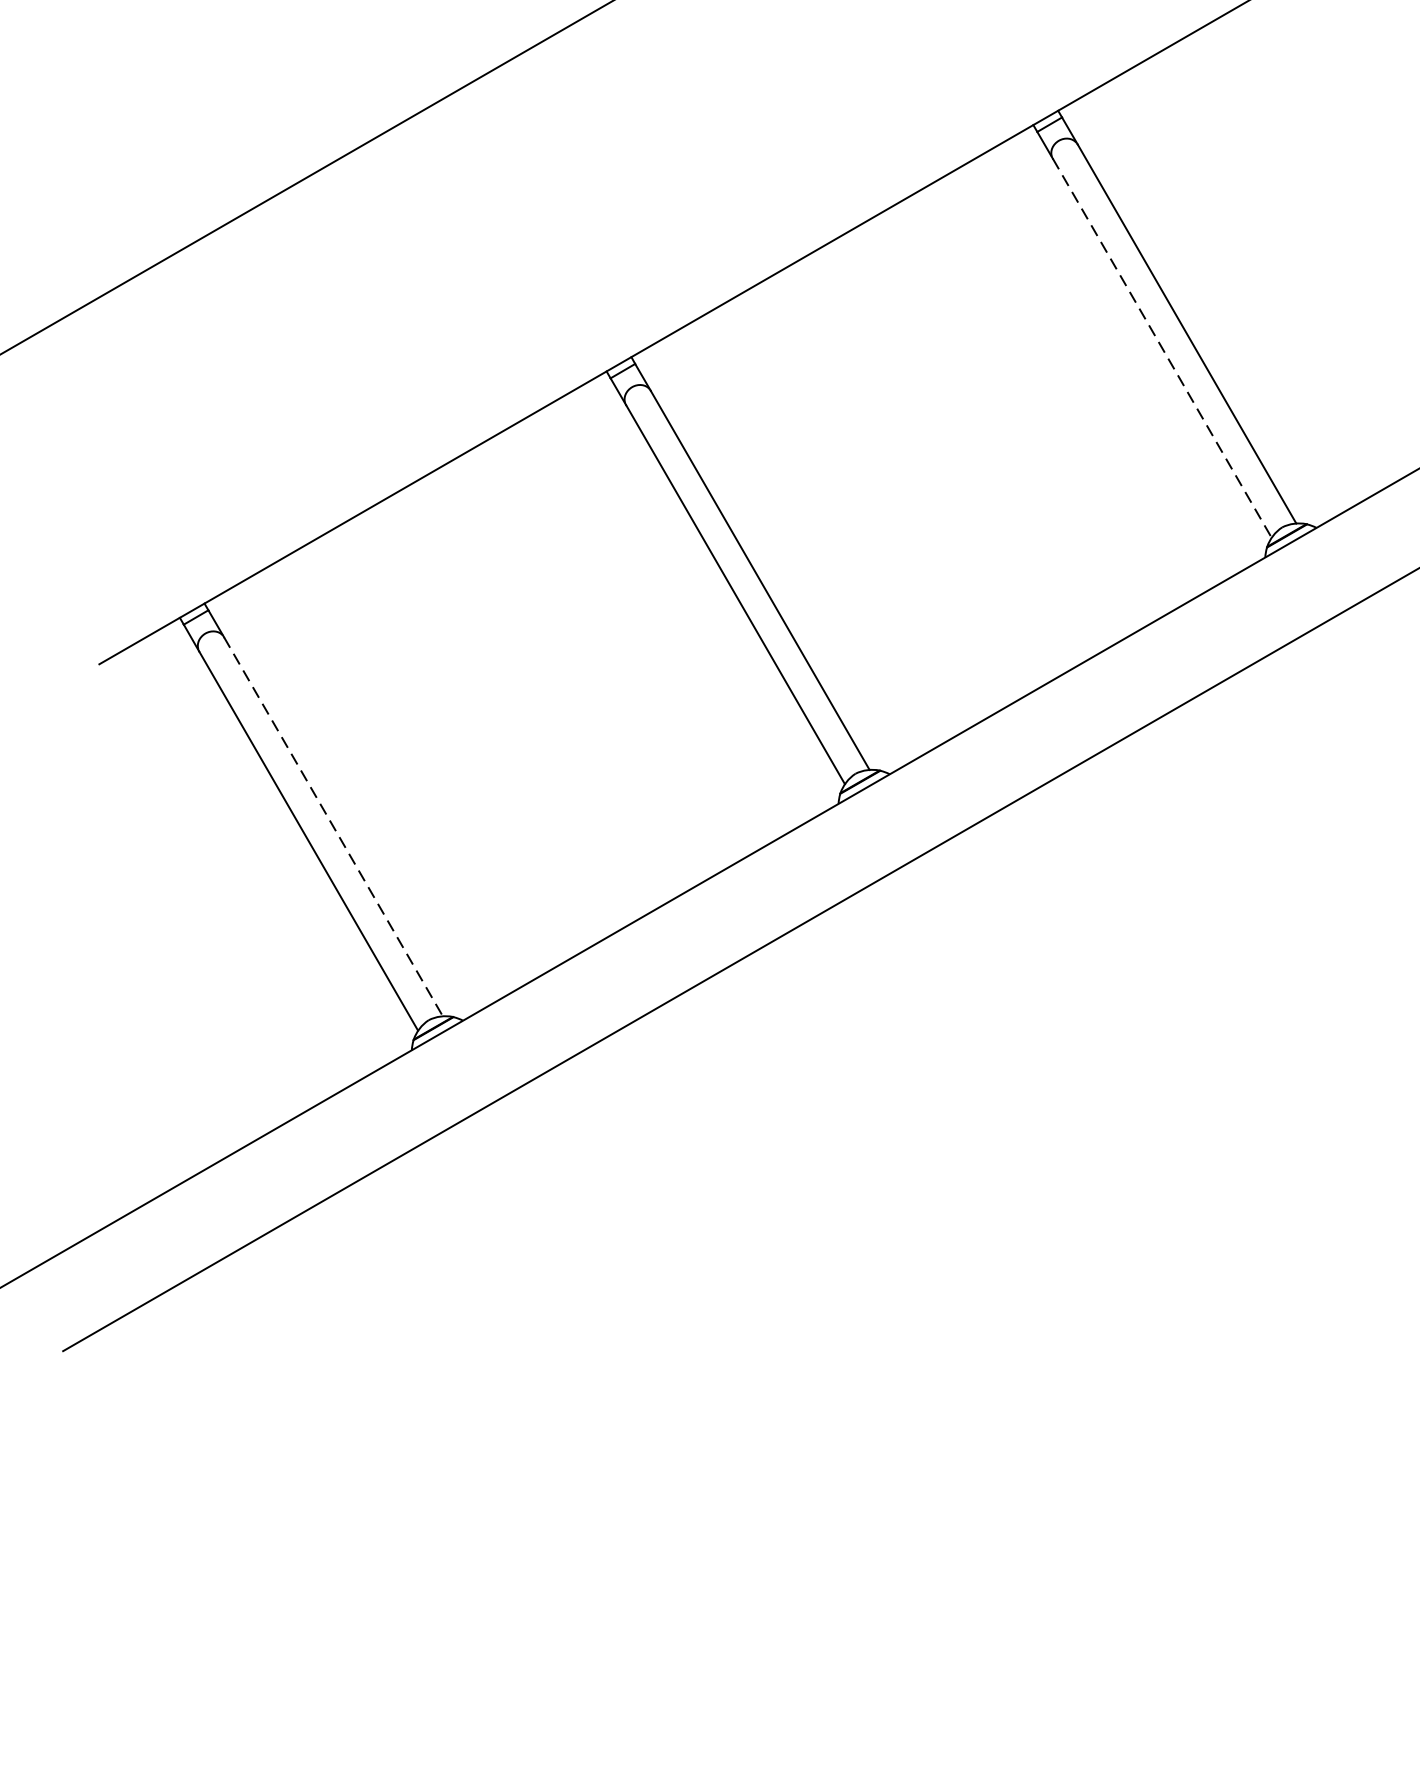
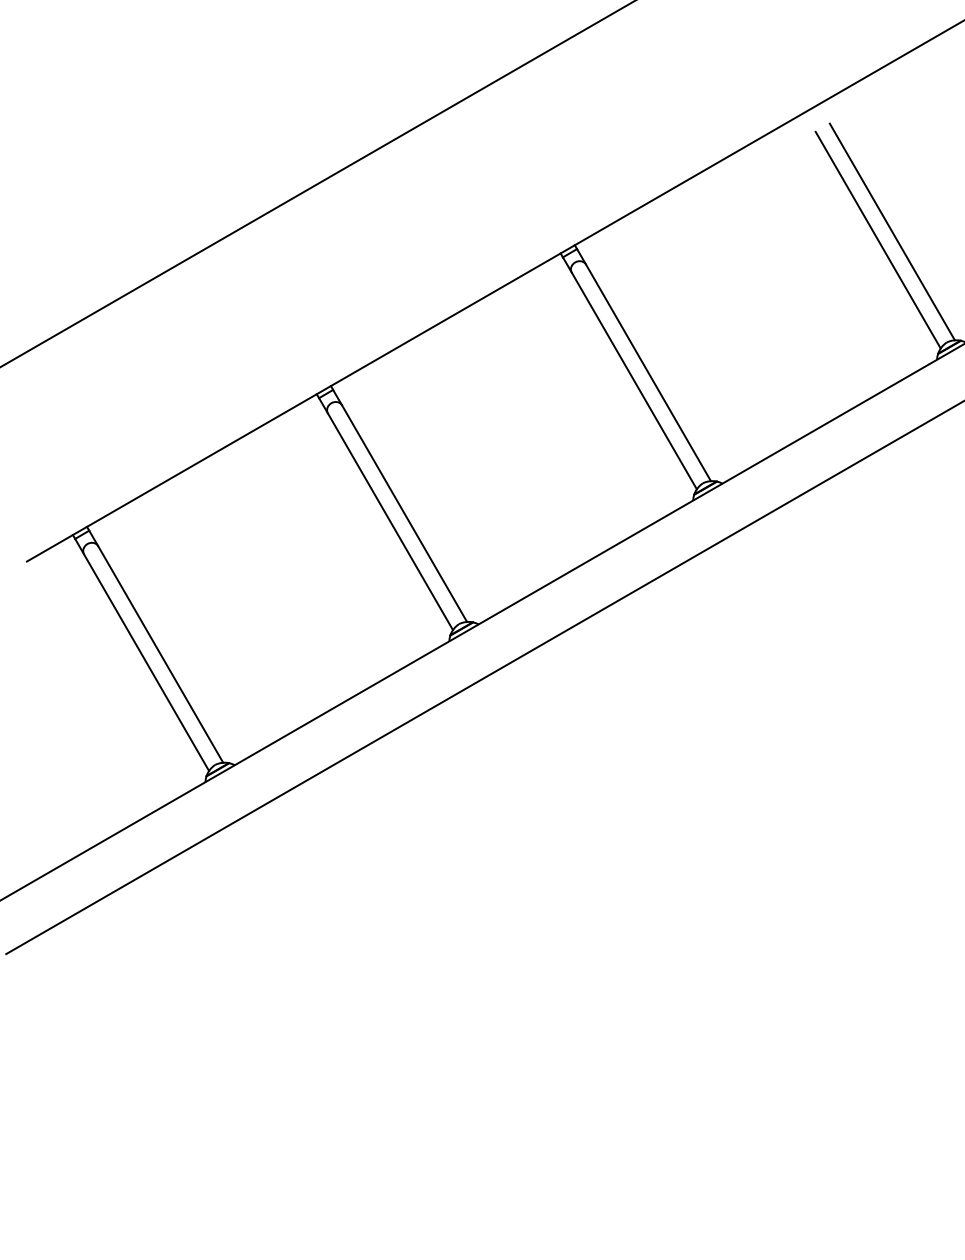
line: (1162, 349) -> (634, 381), dashed -> solid
line: (333, 826) -> (160, 654), dashed -> solid

